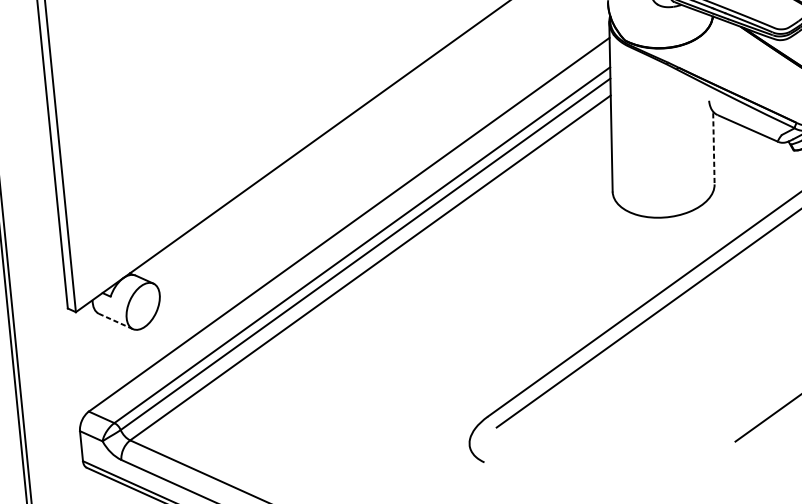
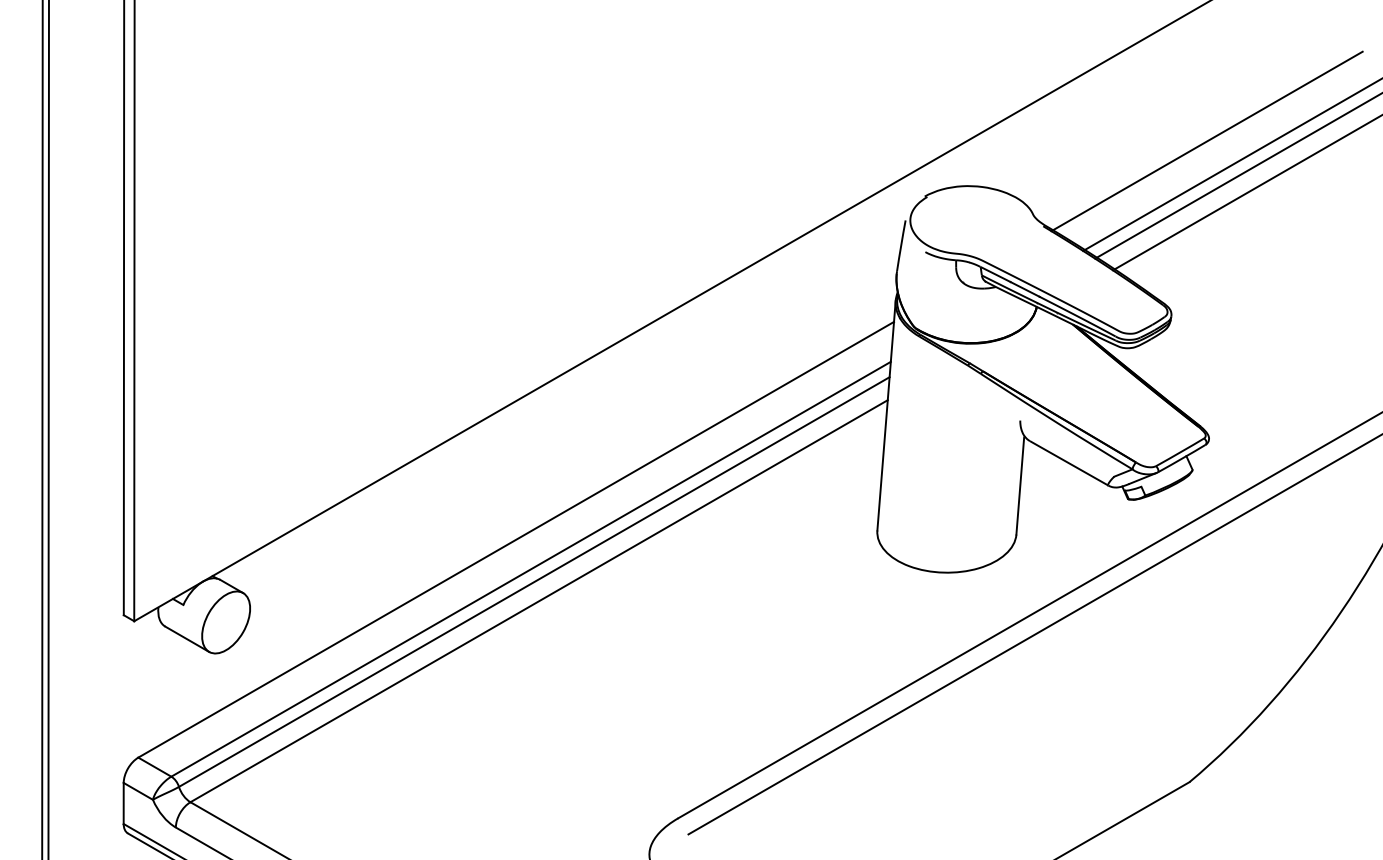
line: (714, 148) -> (1020, 486), dashed -> solid
line: (115, 321) -> (186, 639), dashed -> solid

